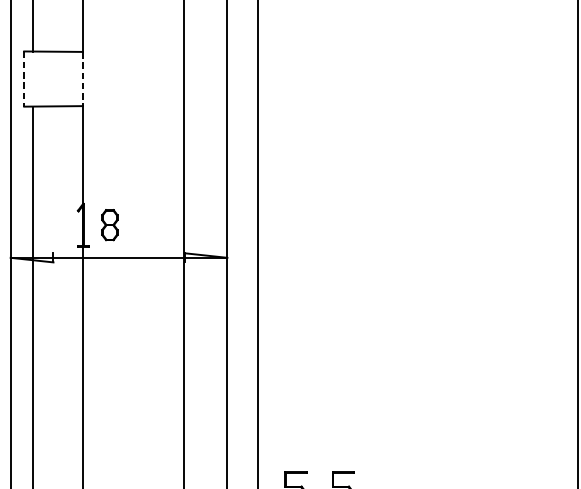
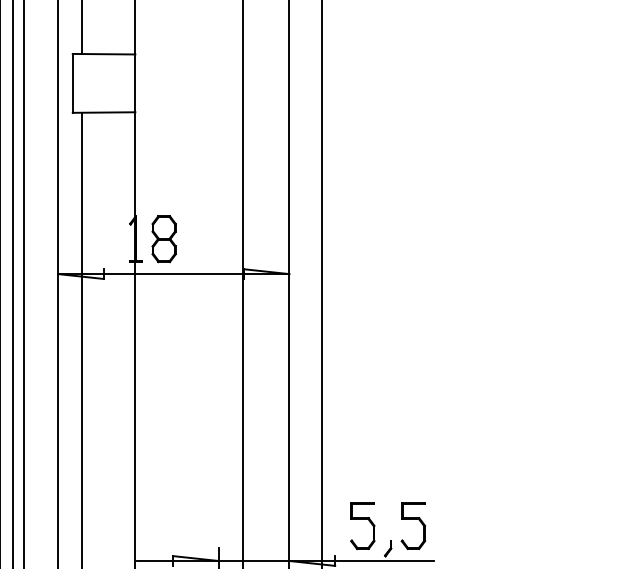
line: (23, 79) -> (72, 83), dashed -> solid
line: (83, 79) -> (135, 83), dashed -> solid
part: (109, 225) -> (163, 239), size x1.43

